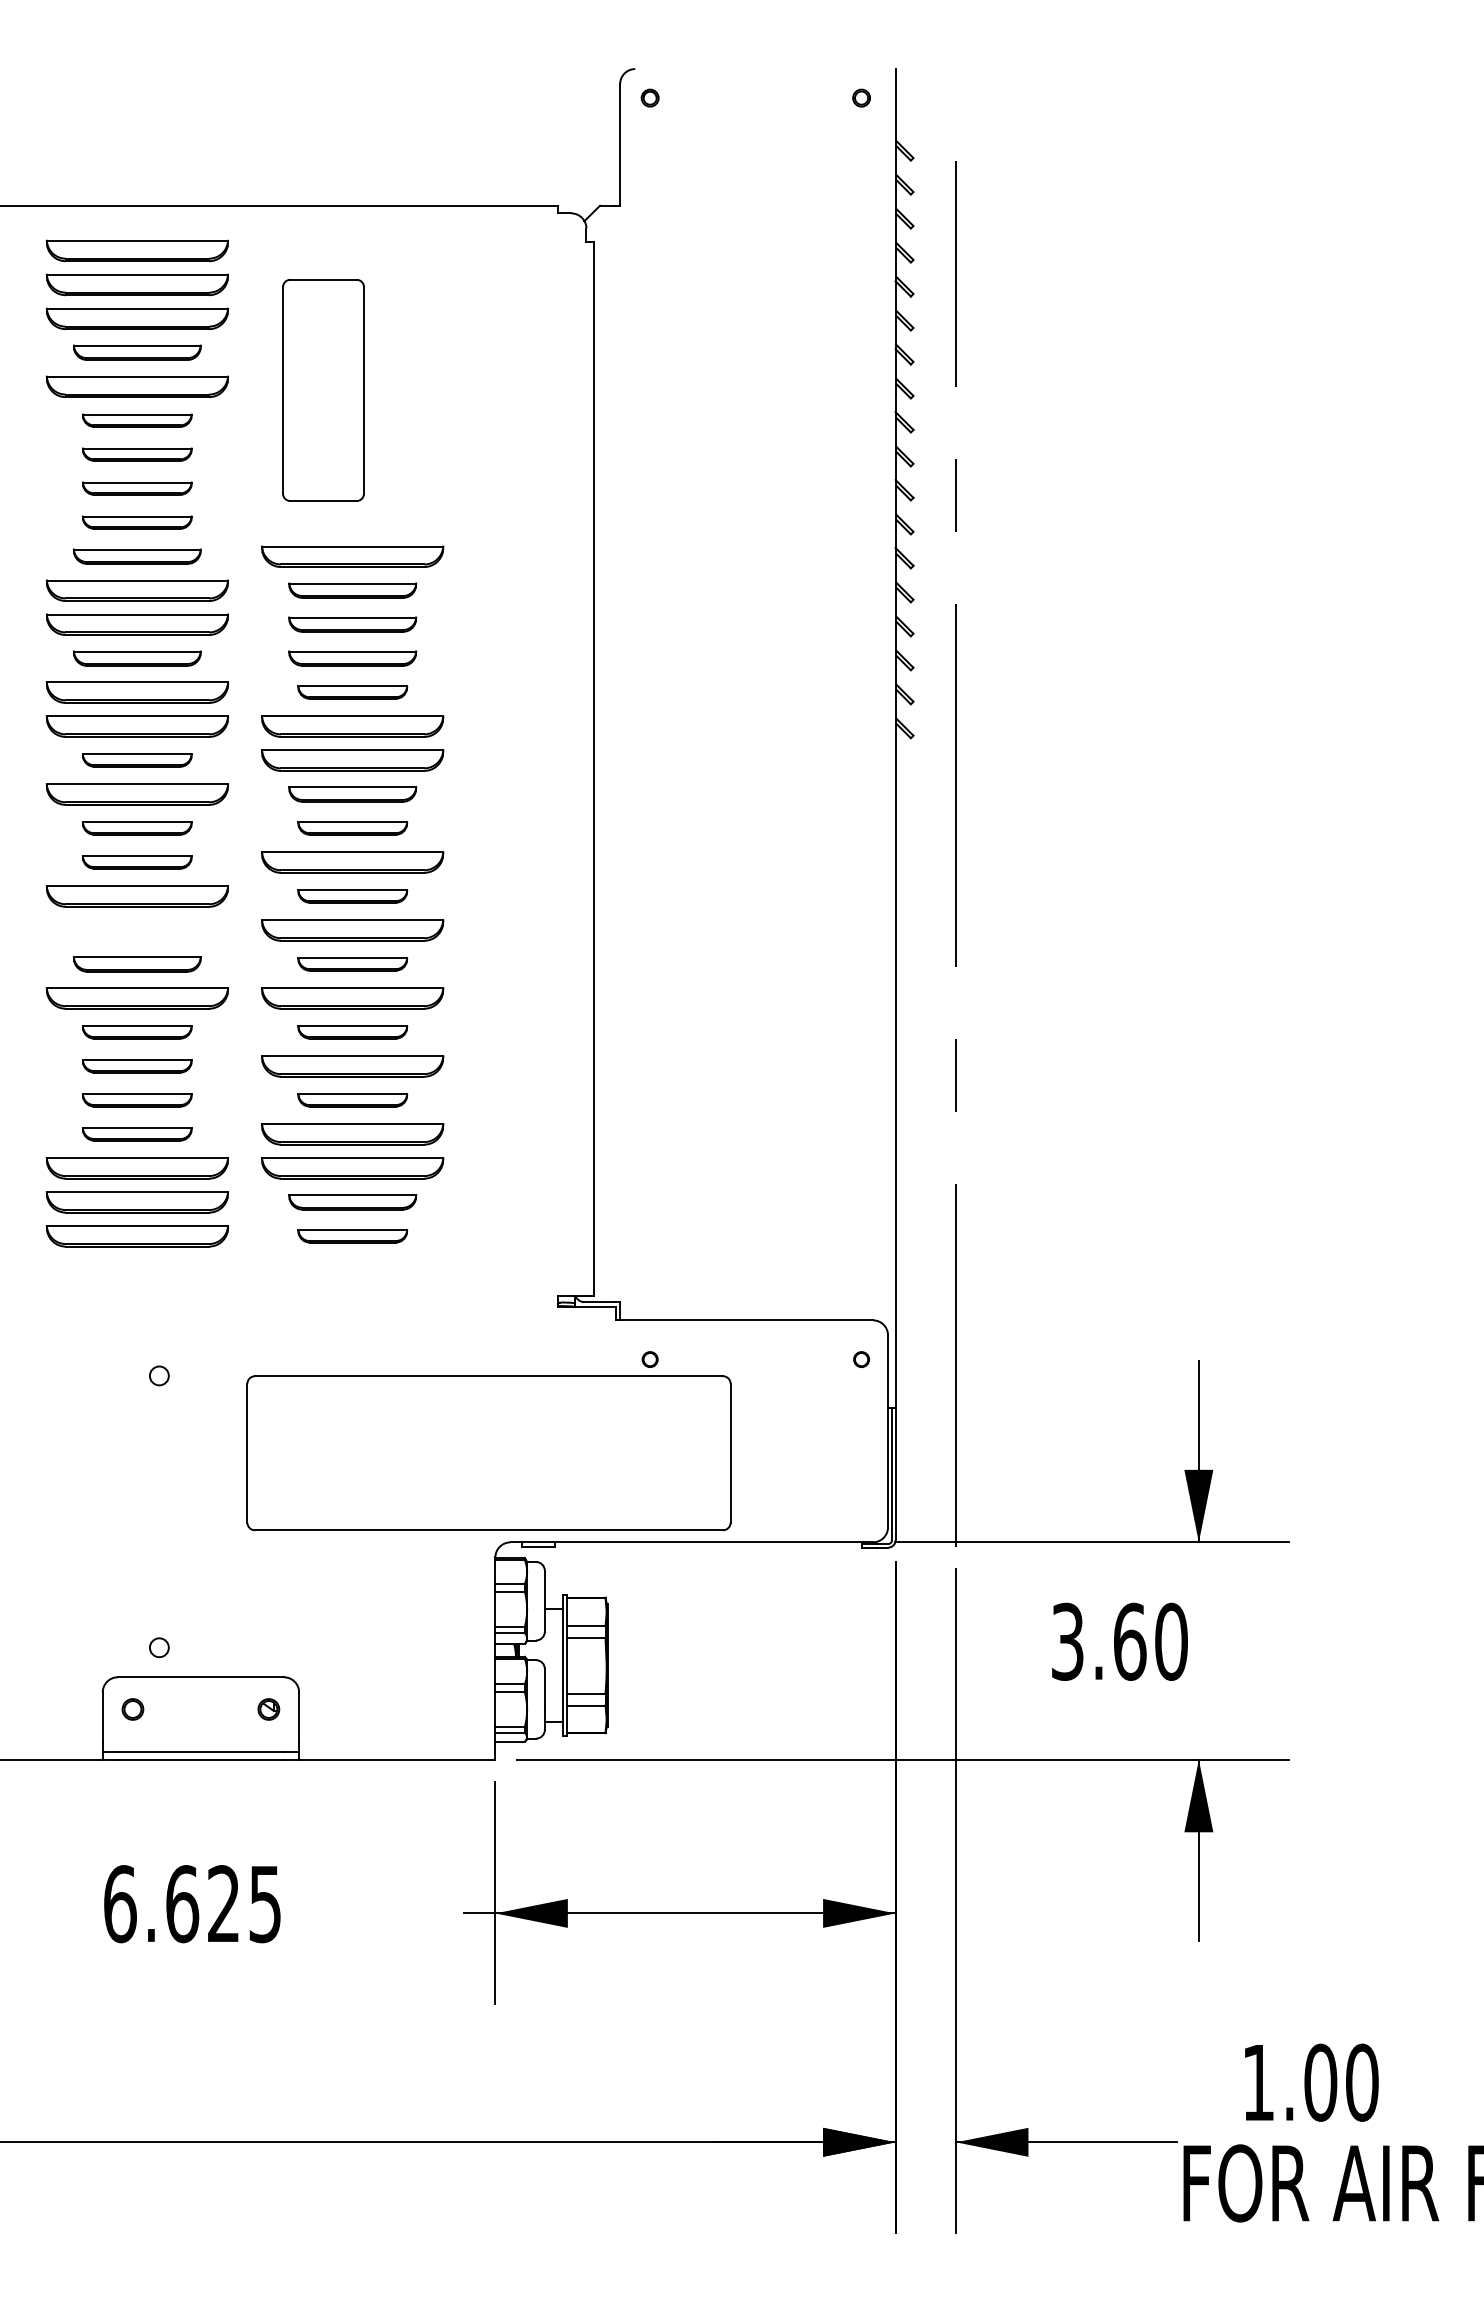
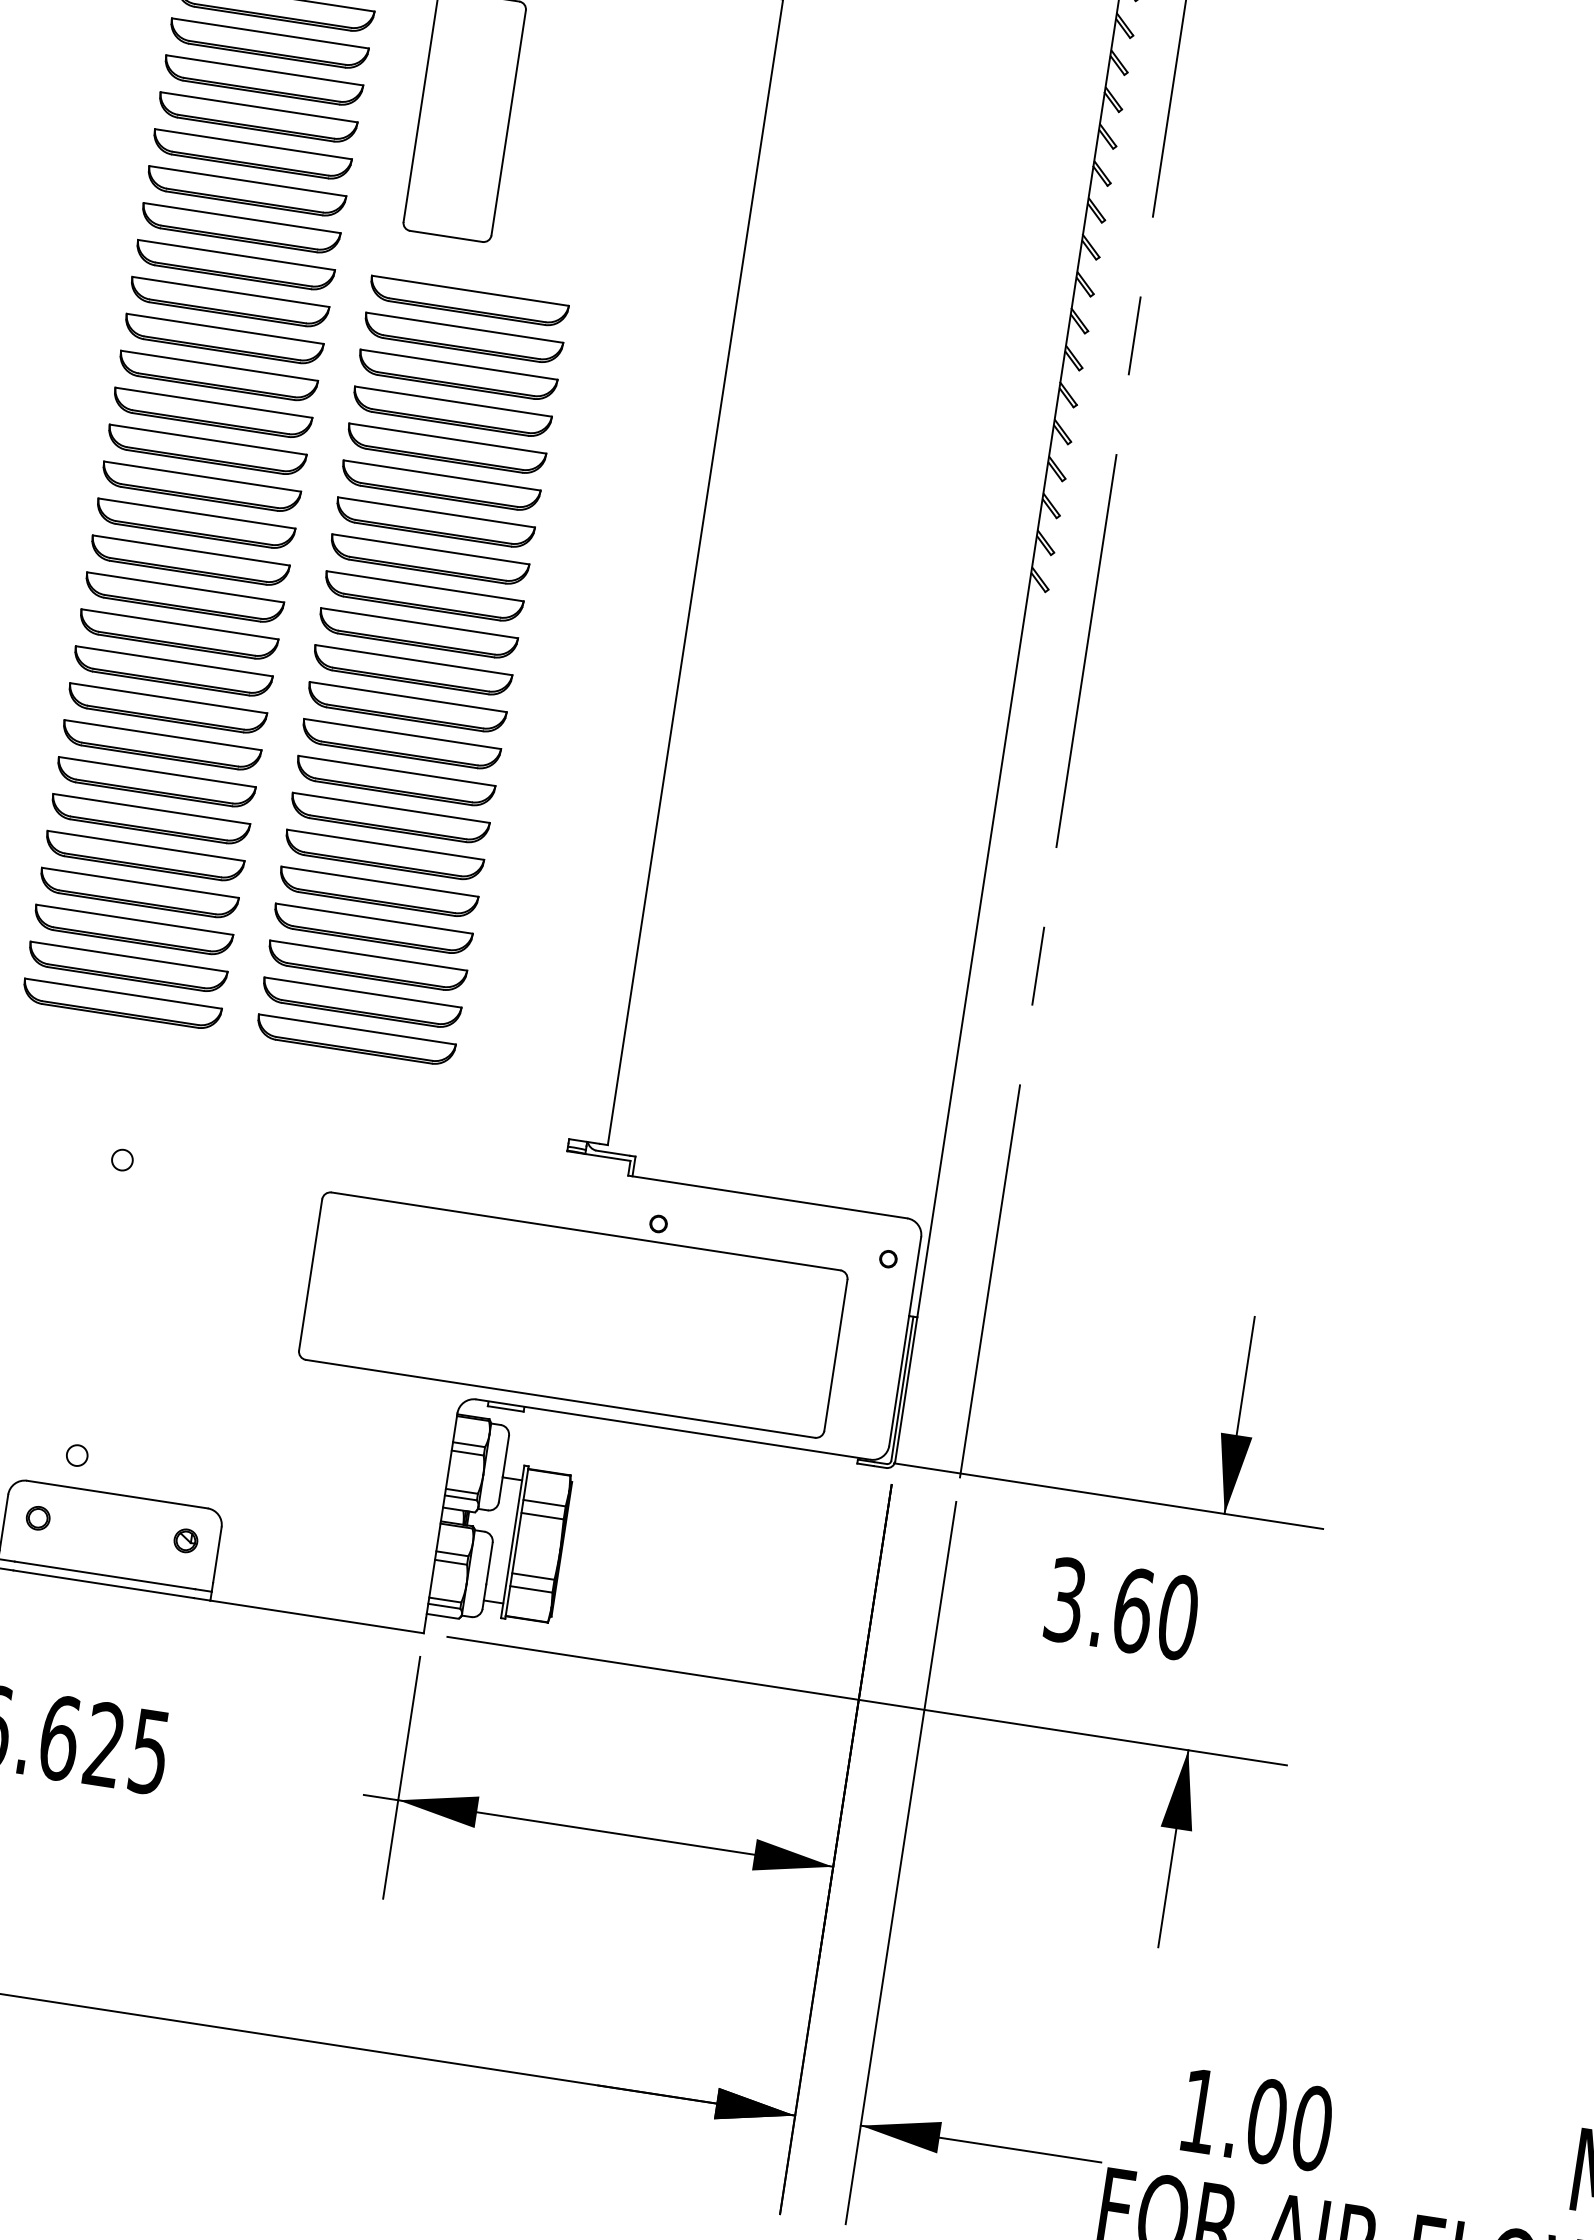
part: (136, 352) -> (267, 43), size x1.43
part: (136, 420) -> (256, 117), size x1.67
part: (136, 454) -> (250, 154), size x1.67
part: (136, 488) -> (245, 191), size x1.67
part: (136, 522) -> (239, 228), size x1.67
part: (136, 556) -> (233, 265), size x1.43
part: (352, 590) -> (462, 338), size x1.43
part: (352, 624) -> (457, 375), size x1.43
part: (136, 658) -> (216, 376), size x1.43
part: (352, 658) -> (451, 412), size x1.43
part: (352, 692) -> (446, 449), size x1.67
part: (136, 760) -> (199, 487), size x1.67
part: (352, 794) -> (429, 560), size x1.43
part: (136, 828) -> (188, 561), size x1.67
part: (352, 828) -> (423, 597), size x1.67
part: (136, 862) -> (182, 598), size x1.67
part: (352, 896) -> (412, 671), size x1.67
part: (136, 930) -> (171, 672), added
part: (136, 964) -> (165, 709), size x1.43
part: (352, 964) -> (400, 745), size x1.67
part: (136, 1032) -> (154, 783), size x1.67
part: (352, 1032) -> (389, 818), size x1.67
part: (136, 1066) -> (149, 819), size x1.67
part: (136, 1100) -> (143, 856), size x1.67
part: (352, 1100) -> (378, 892), size x1.67
part: (136, 1134) -> (137, 893), size x1.67
part: (352, 1202) -> (361, 1003), size x1.43
part: (352, 1236) -> (355, 1040), size x1.67
part: (488, 1453) -> (572, 1315), moved

